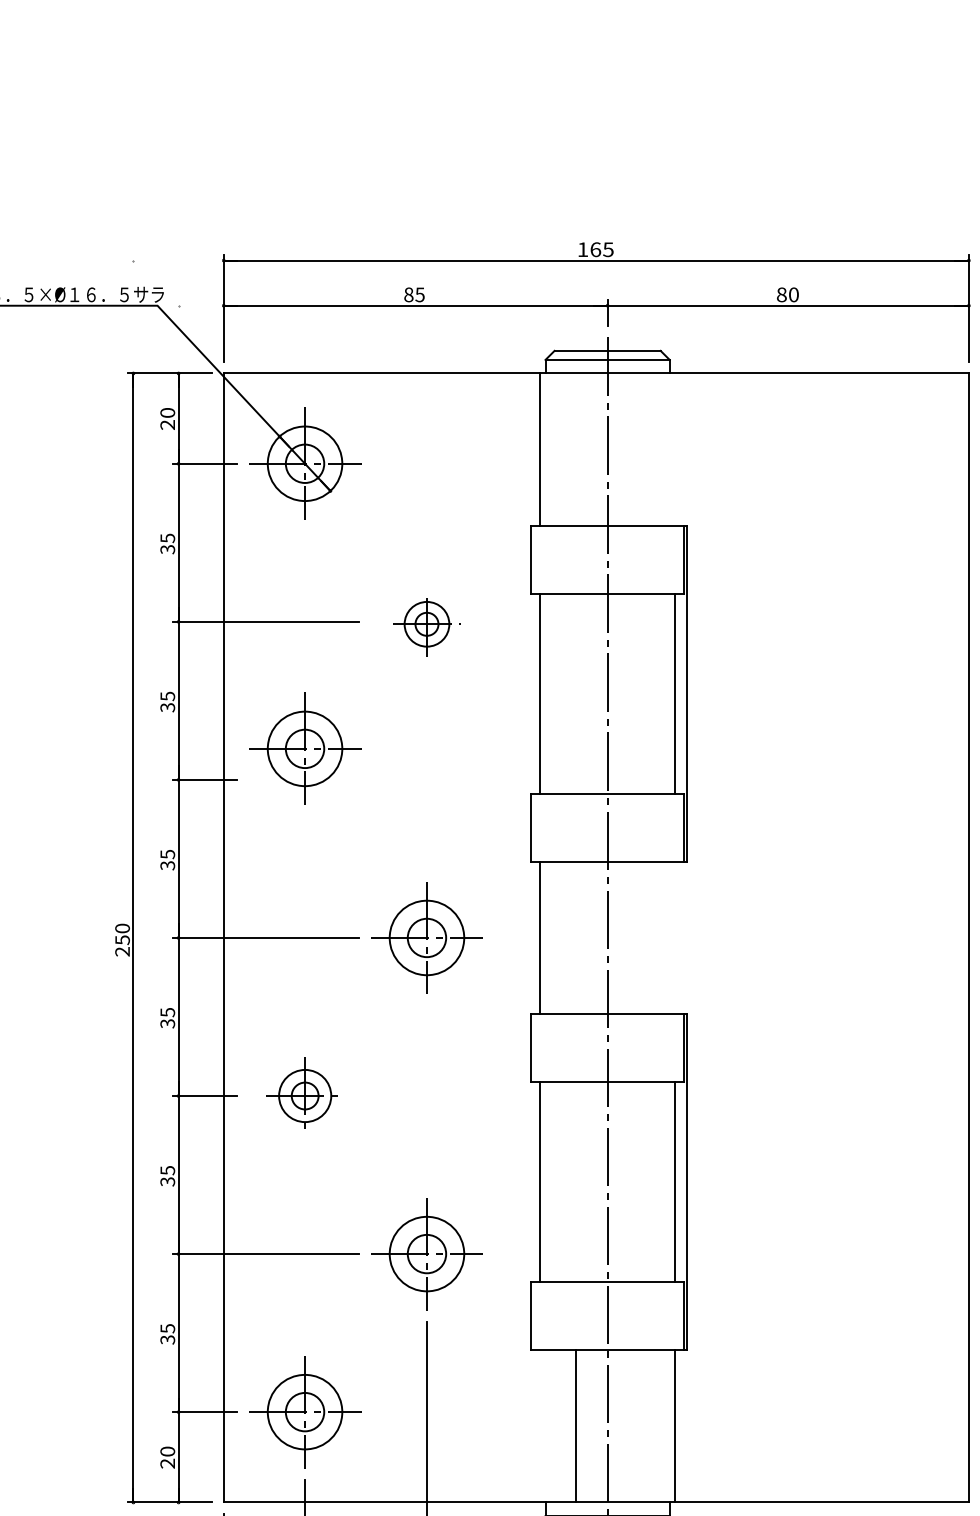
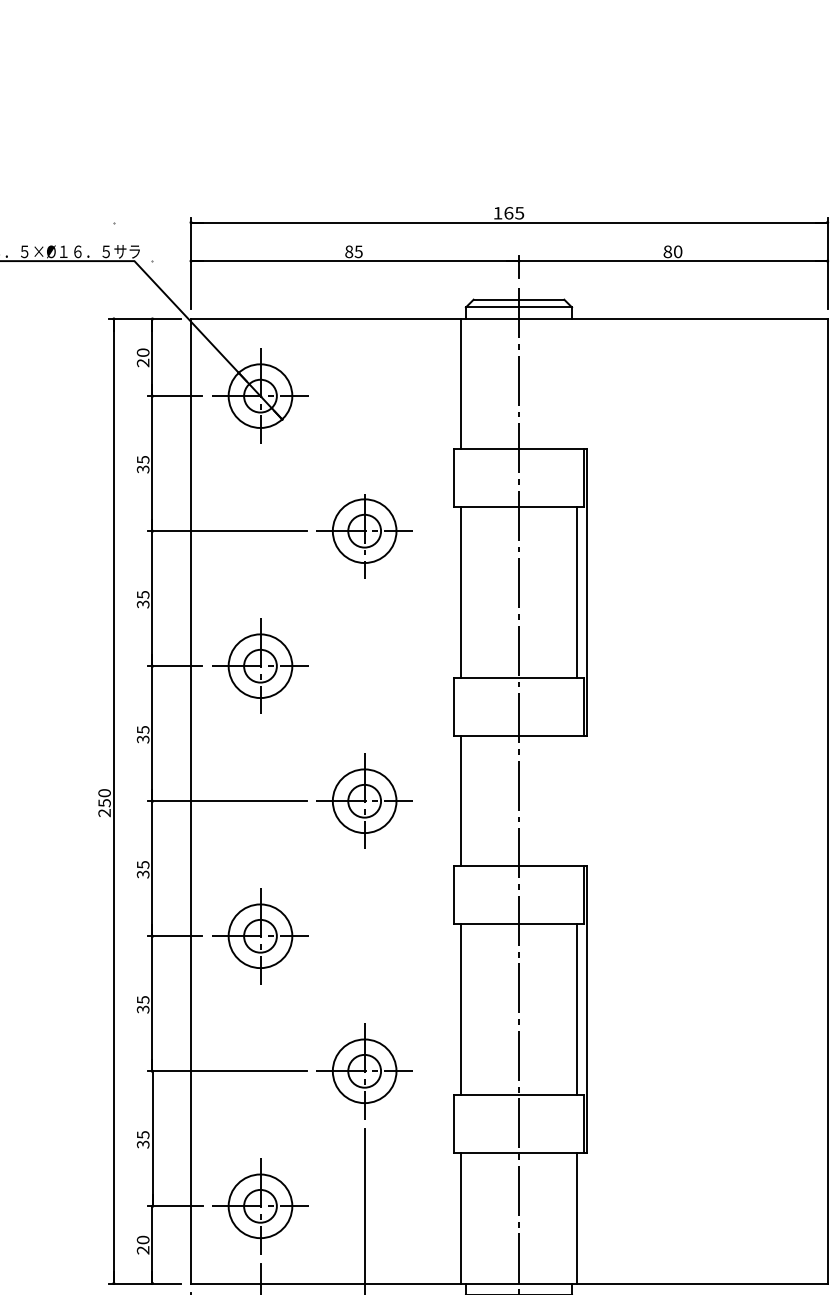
part: (426, 627) -> (364, 536), size x1.67
part: (305, 748) -> (260, 665), moved
part: (305, 1095) -> (260, 935), size x1.43
line: (575, 1426) -> (460, 1218), moved

